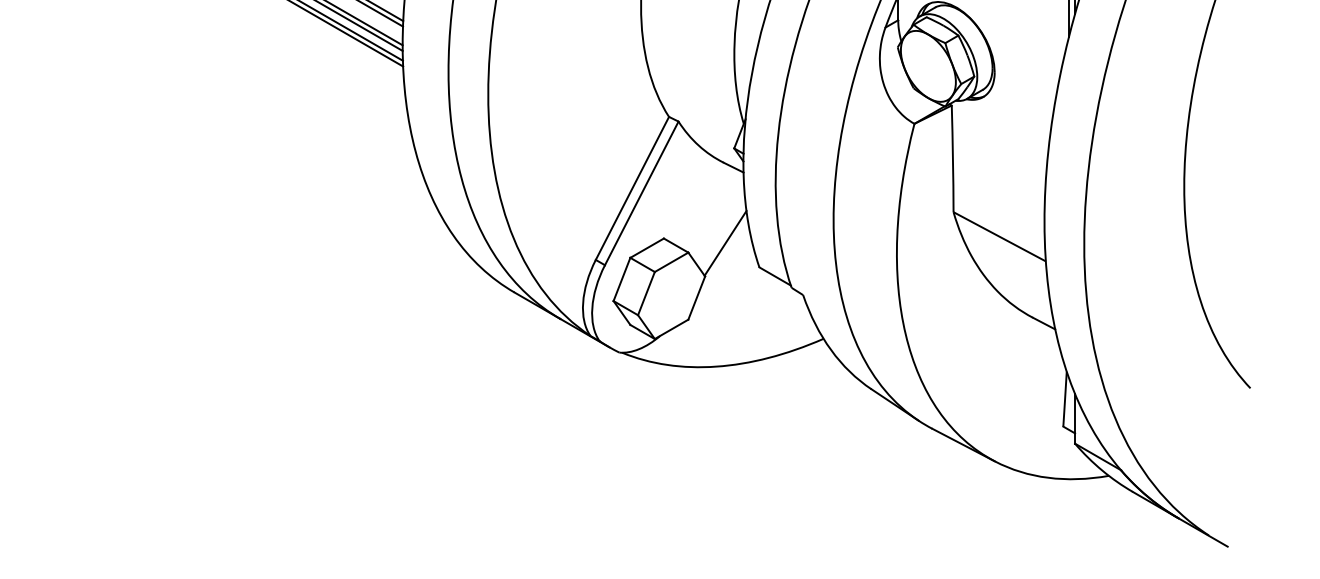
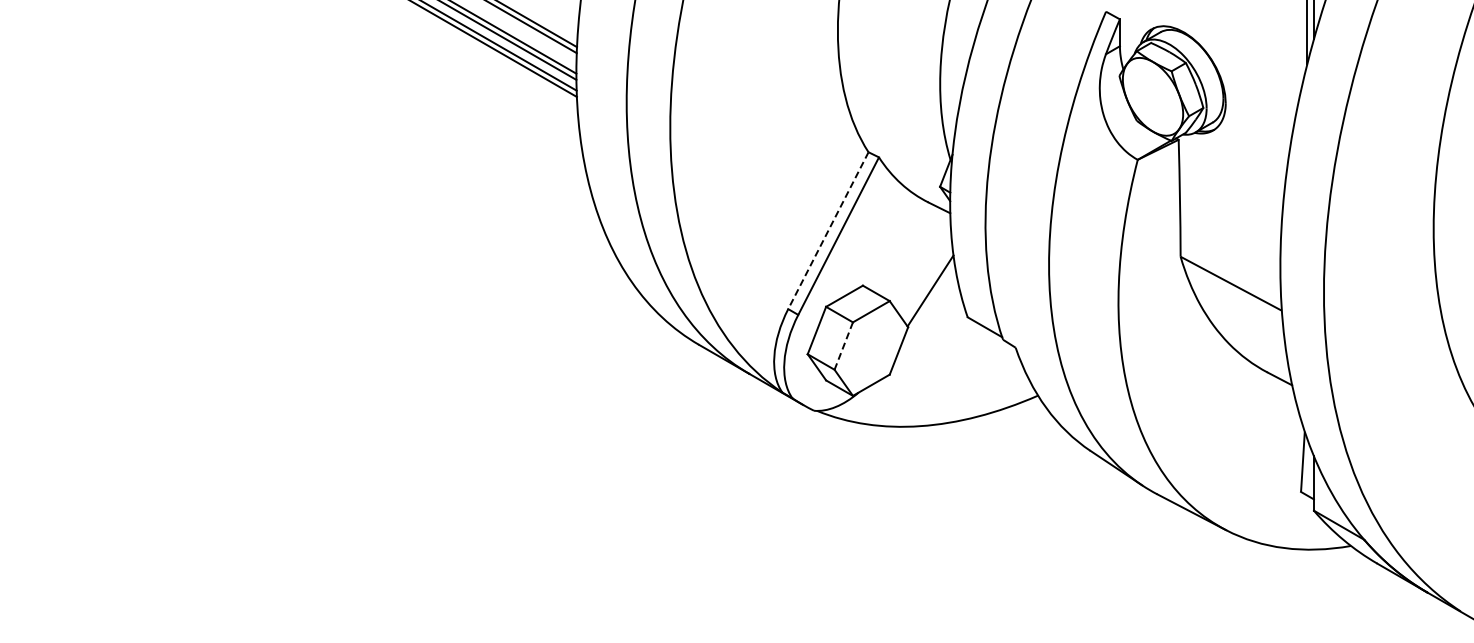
line: (632, 189) -> (828, 231), solid -> dashed
line: (646, 294) -> (843, 346), solid -> dashed

